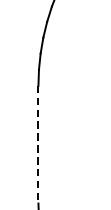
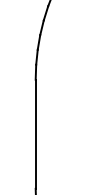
line: (38, 144) -> (35, 134), dashed -> solid

